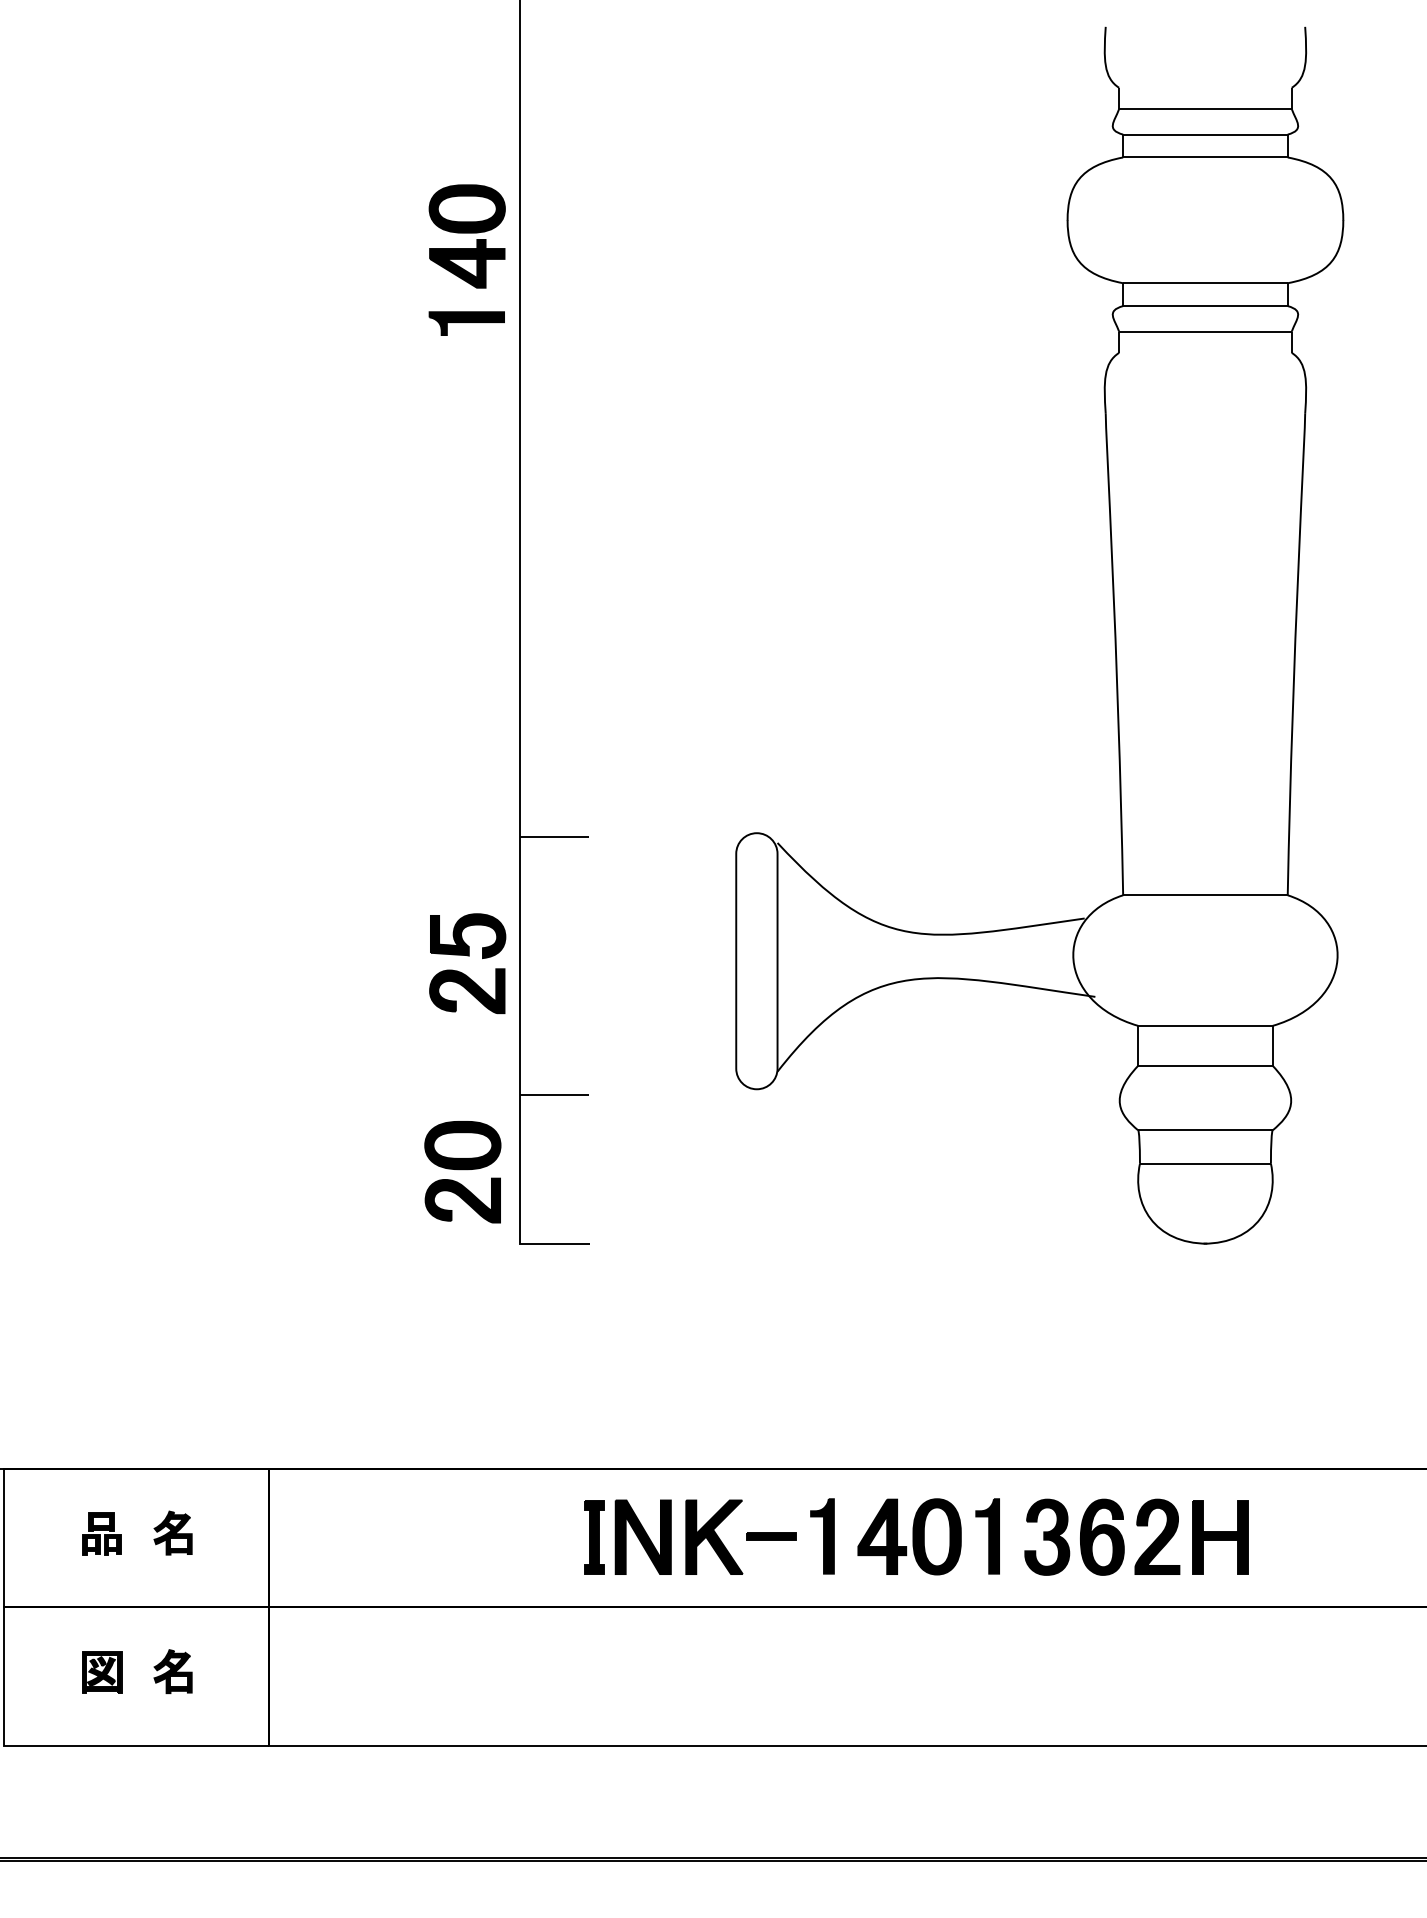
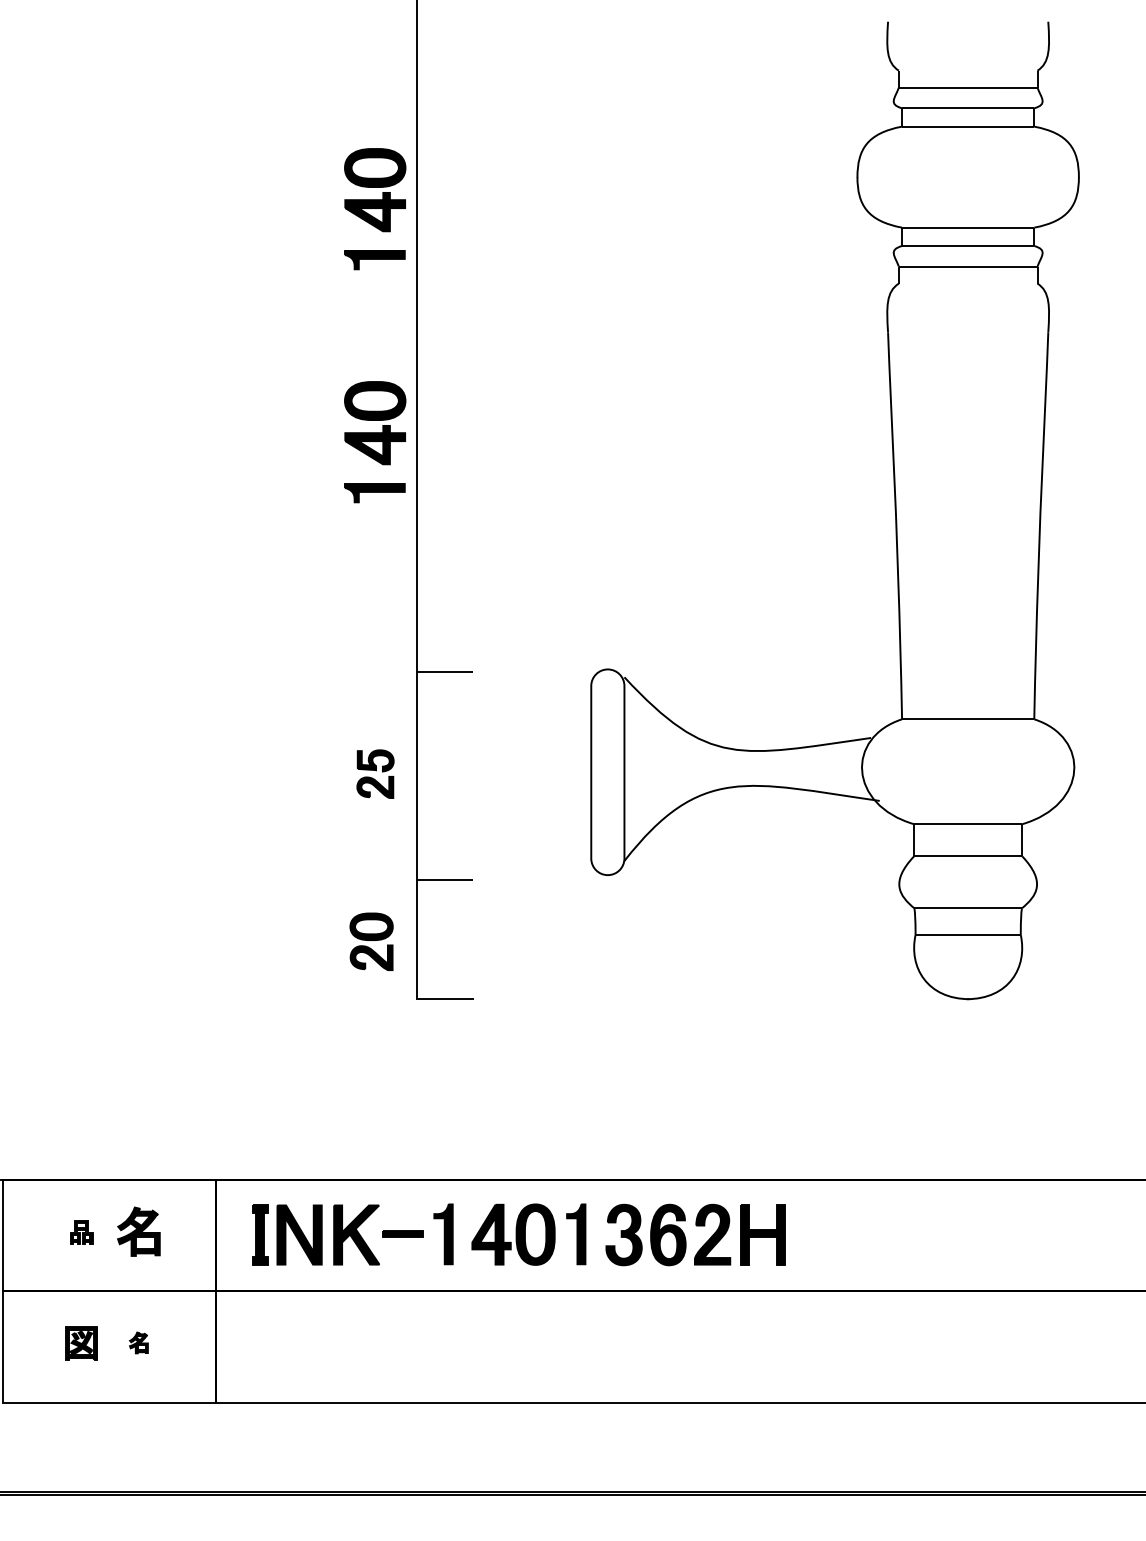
part: (467, 550) -> (375, 442), added
part: (467, 962) -> (375, 773), size x0.6
part: (462, 1171) -> (371, 941), size x0.7
part: (172, 1532) -> (138, 1231), size x1.4
part: (101, 1534) -> (81, 1232), size x0.7
part: (915, 1536) -> (518, 1234), moved
part: (172, 1671) -> (138, 1342), size x0.6

